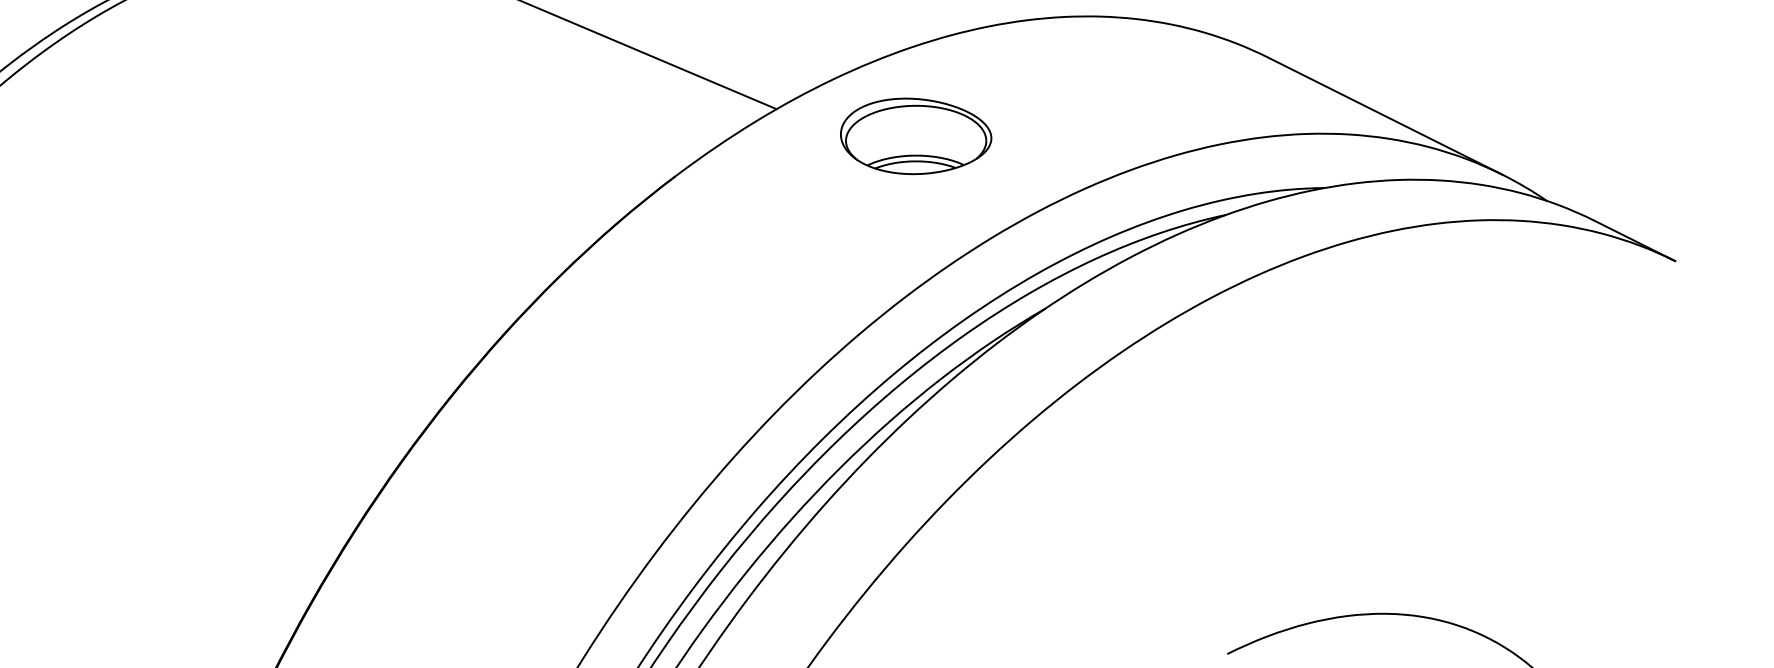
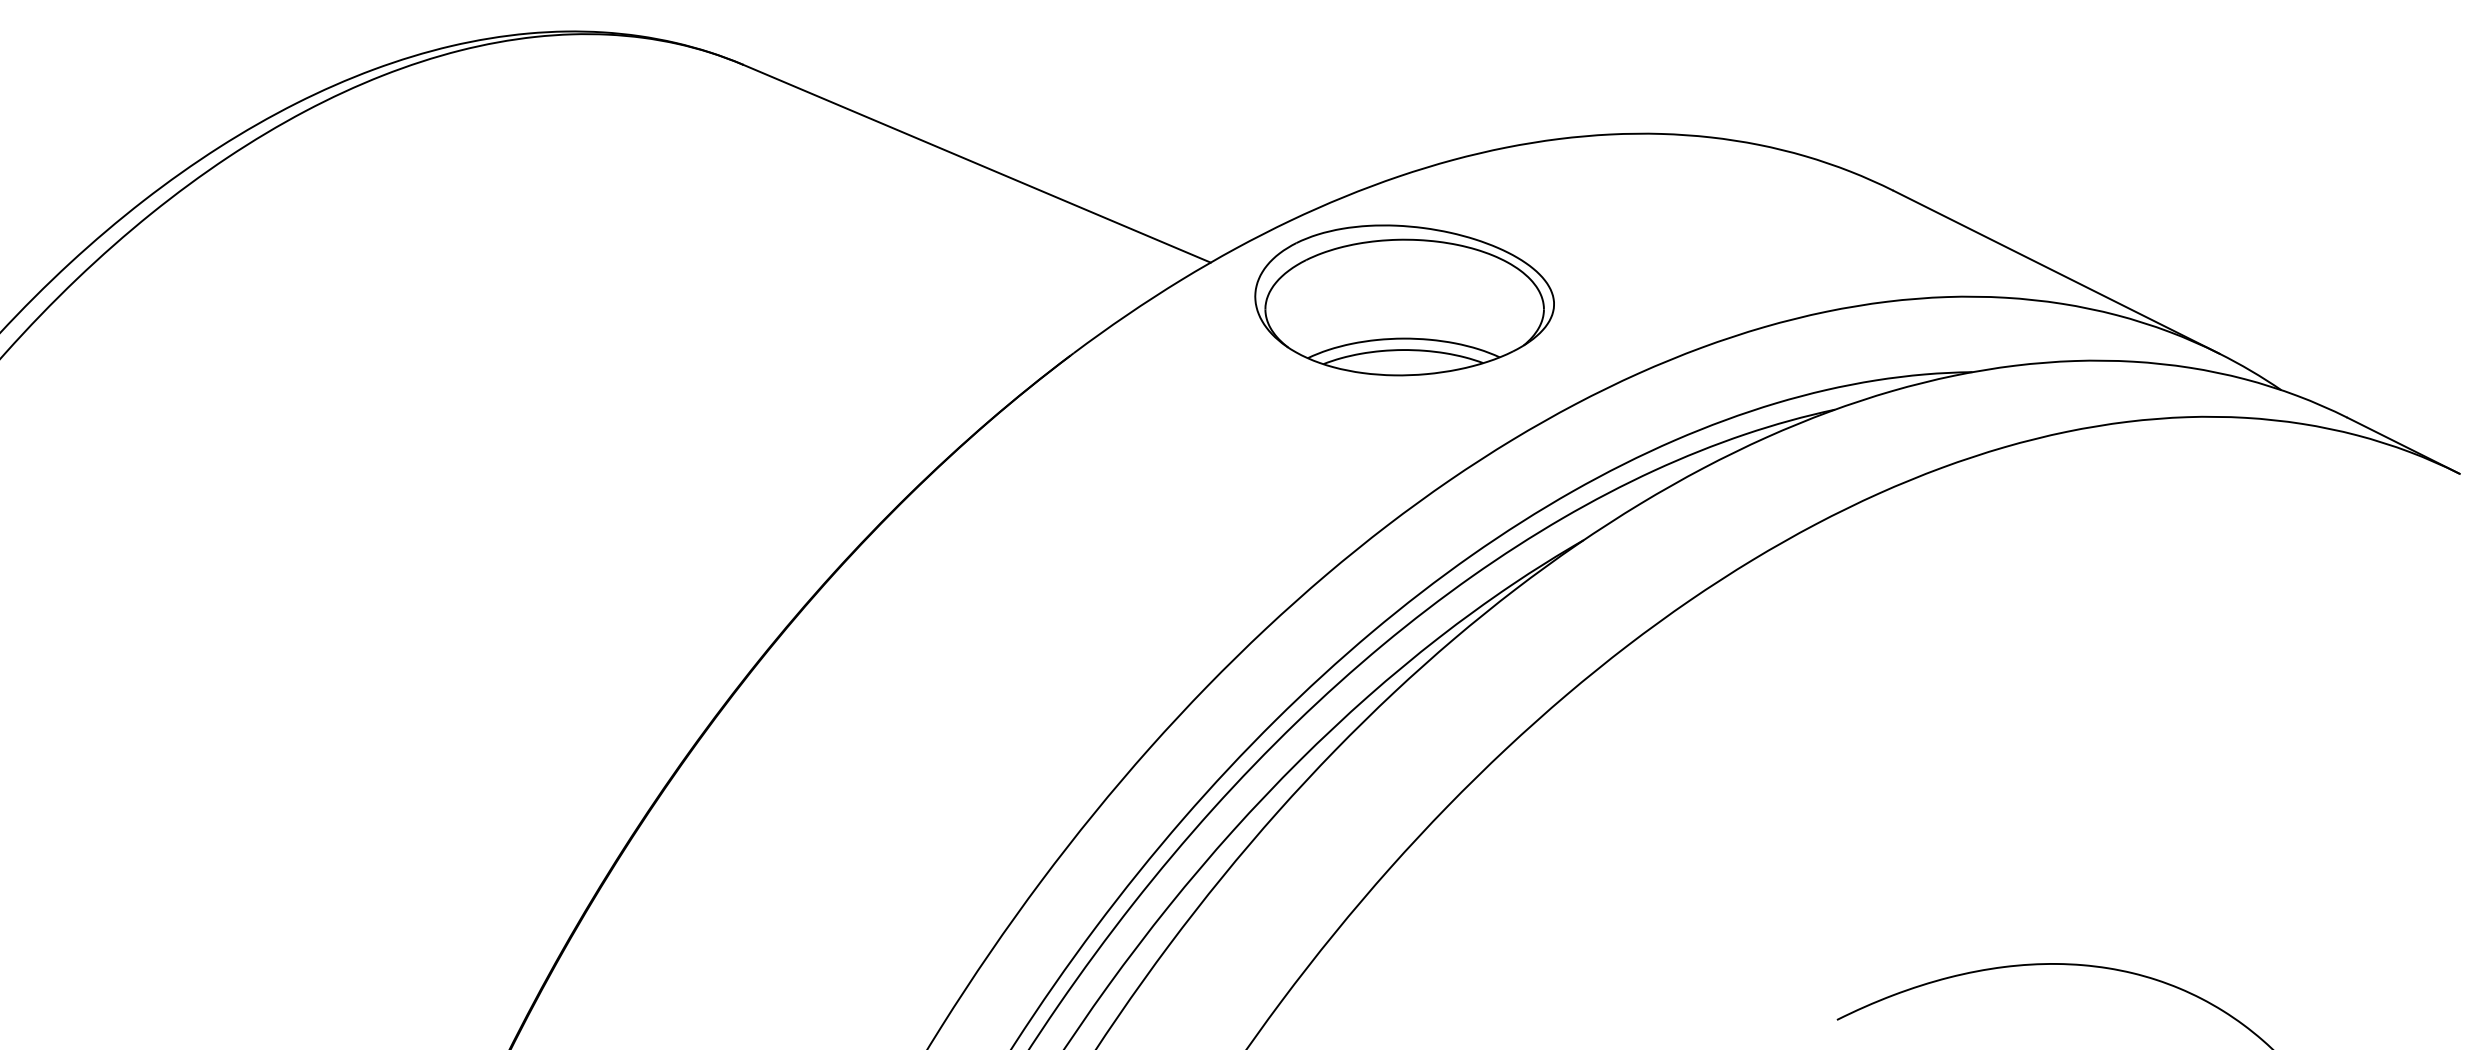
part: (916, 136) -> (1404, 300), size x1.43

